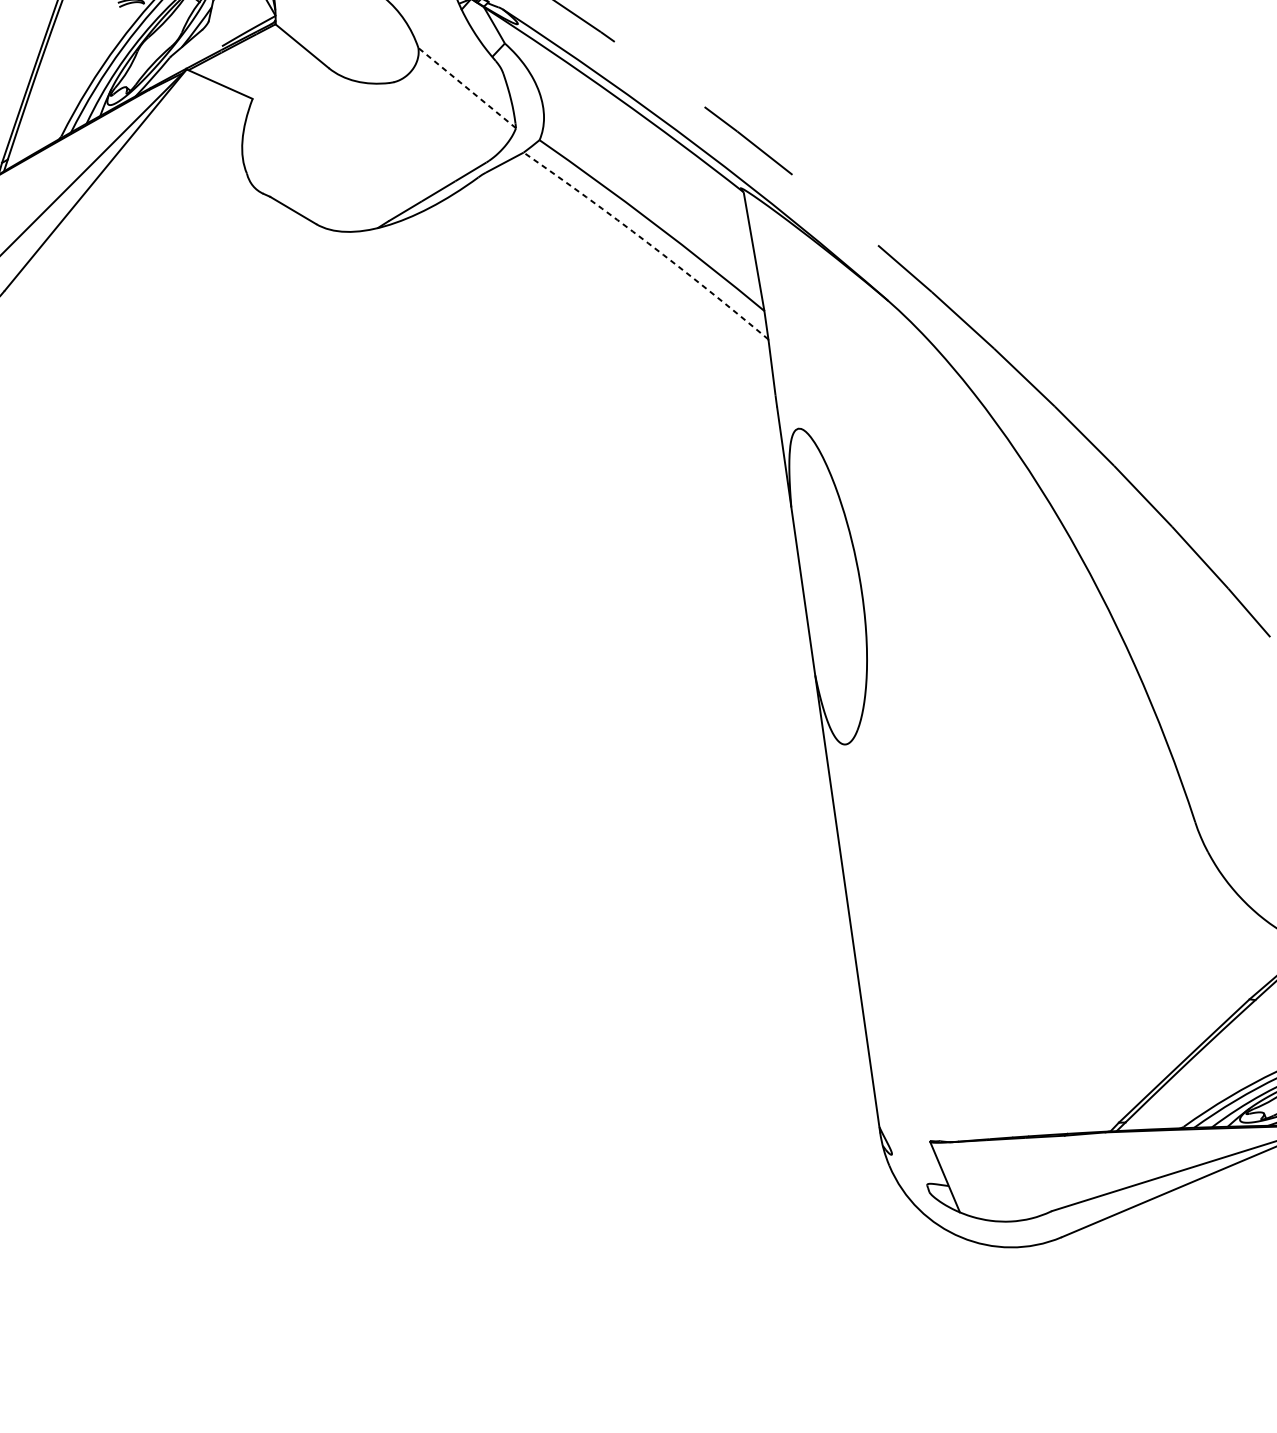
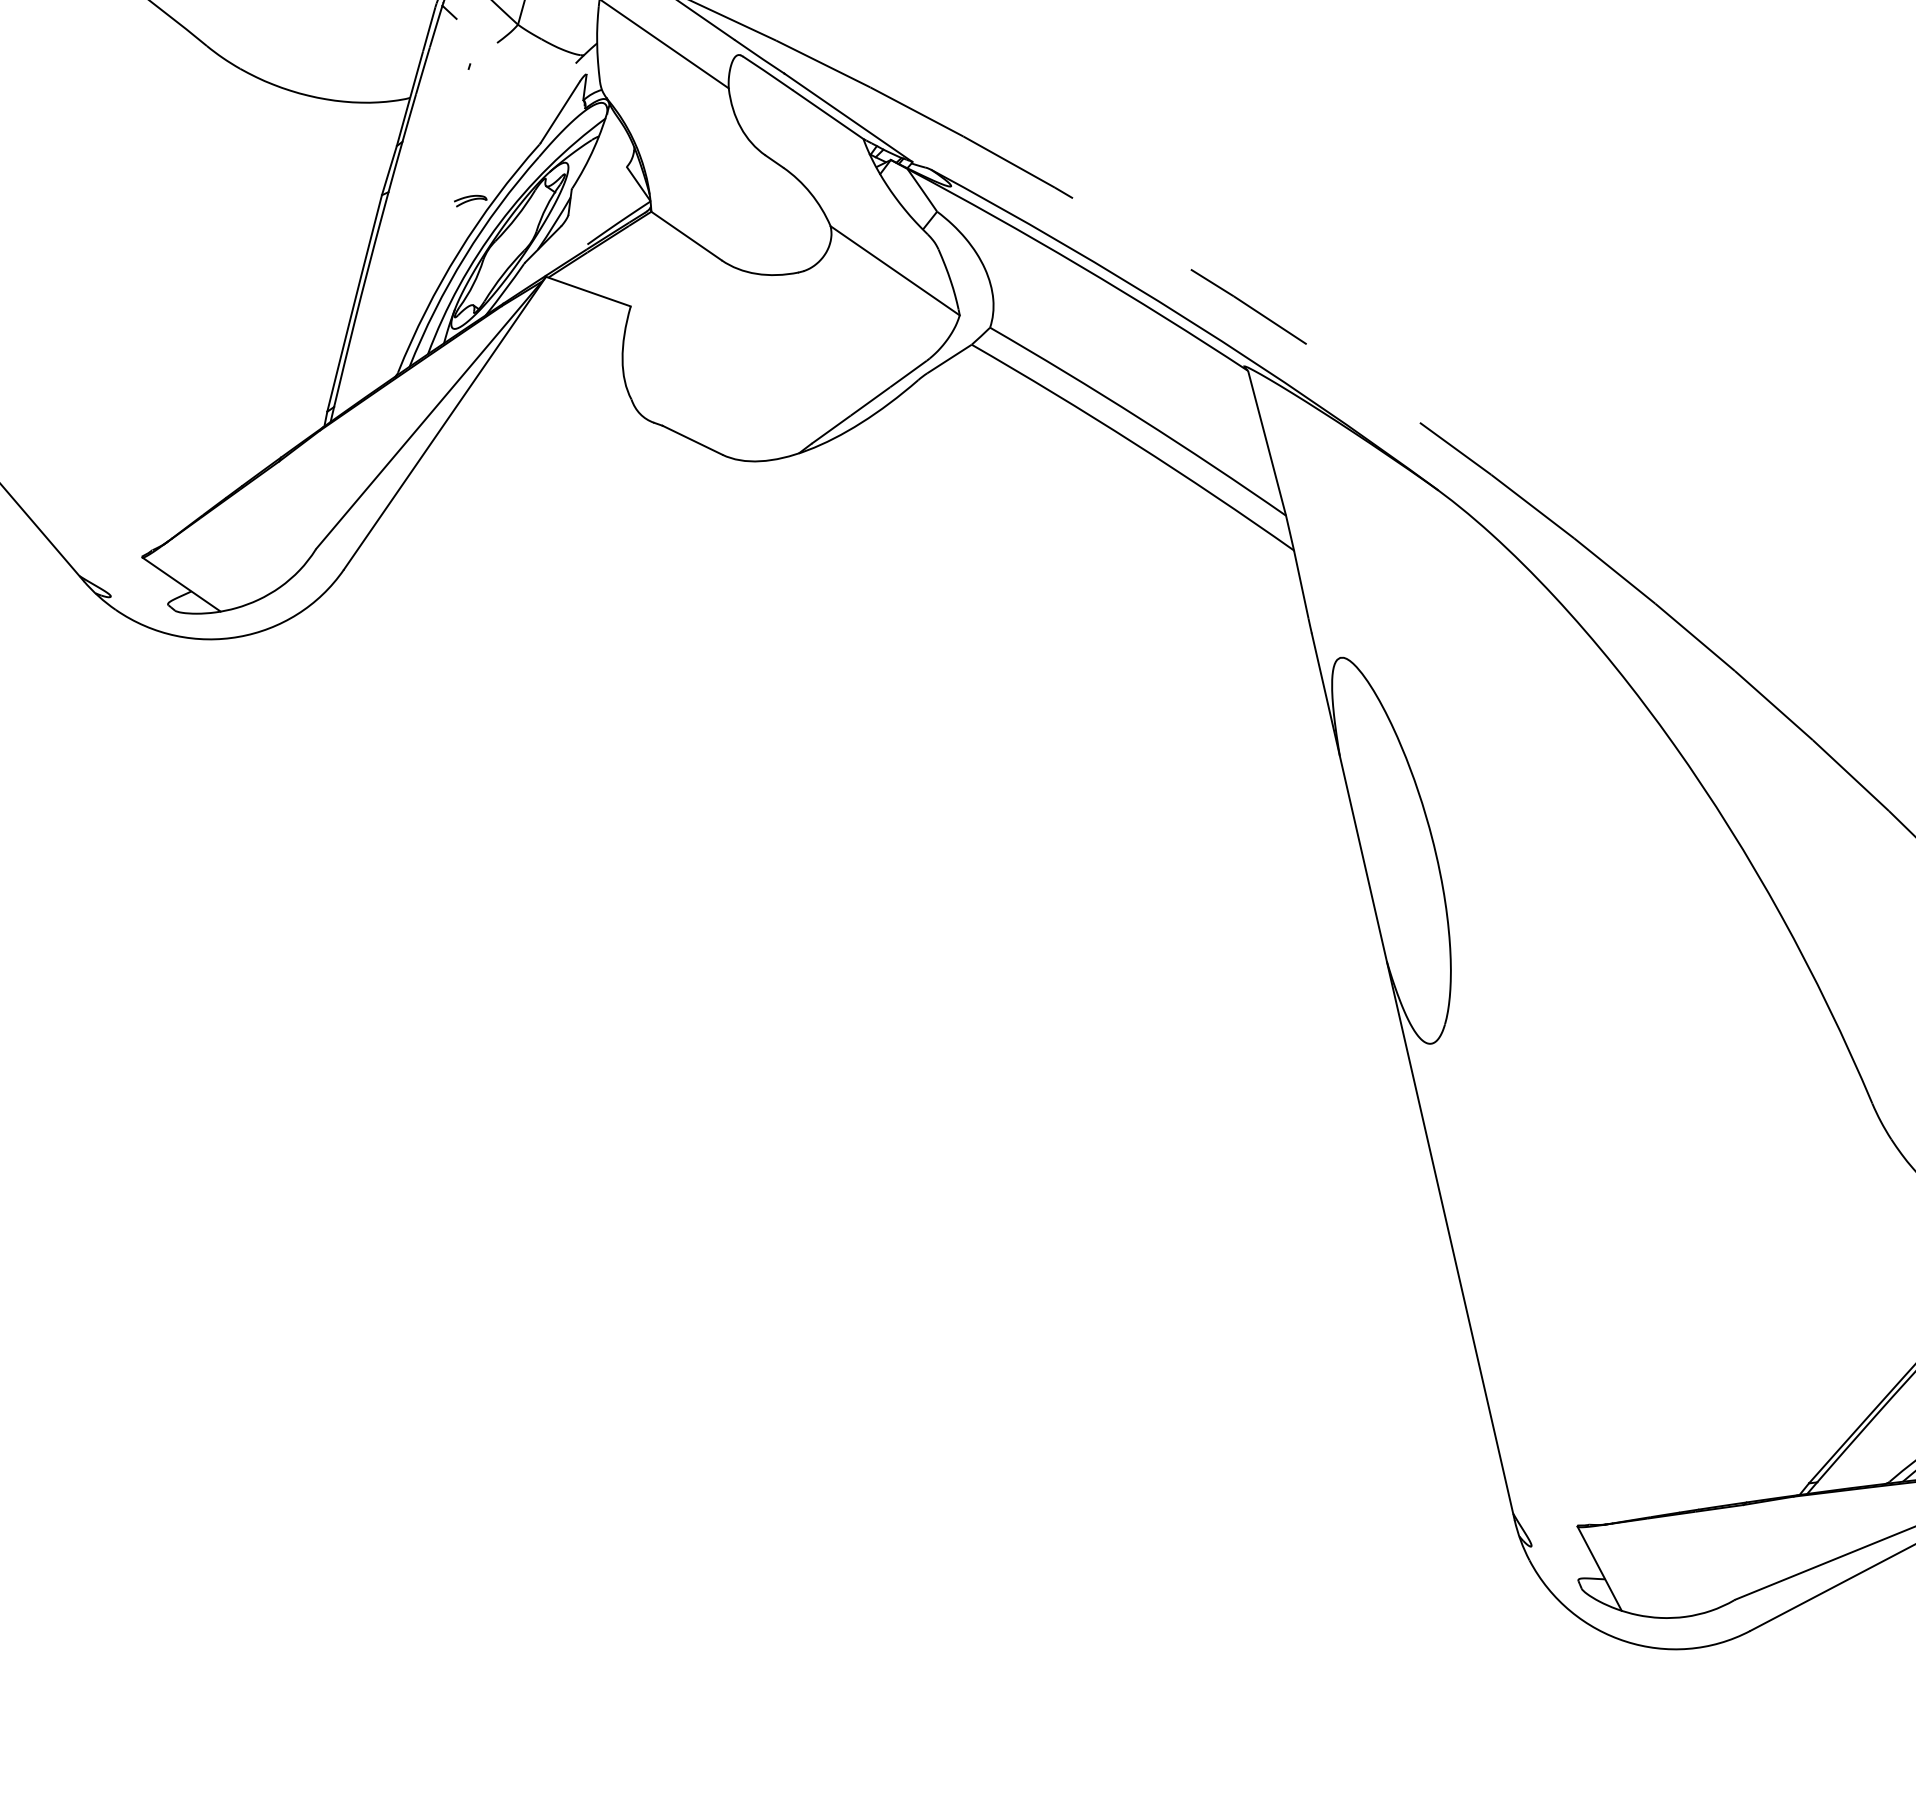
line: (466, 87) -> (894, 270), dashed -> solid
arc: (648, 242) -> (1135, 443), dashed -> solid

